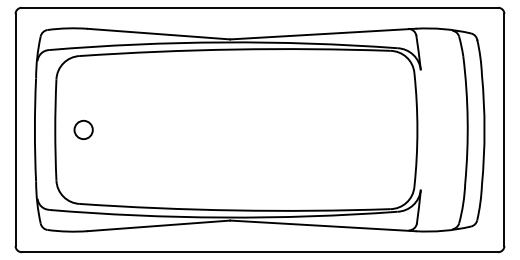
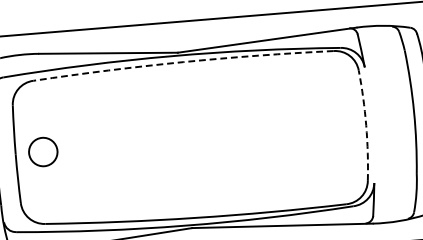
arc: (234, 49) -> (182, 62), solid -> dashed
circle: (83, 129) -> (42, 151), size x1.6
arc: (417, 130) -> (366, 125), solid -> dashed

